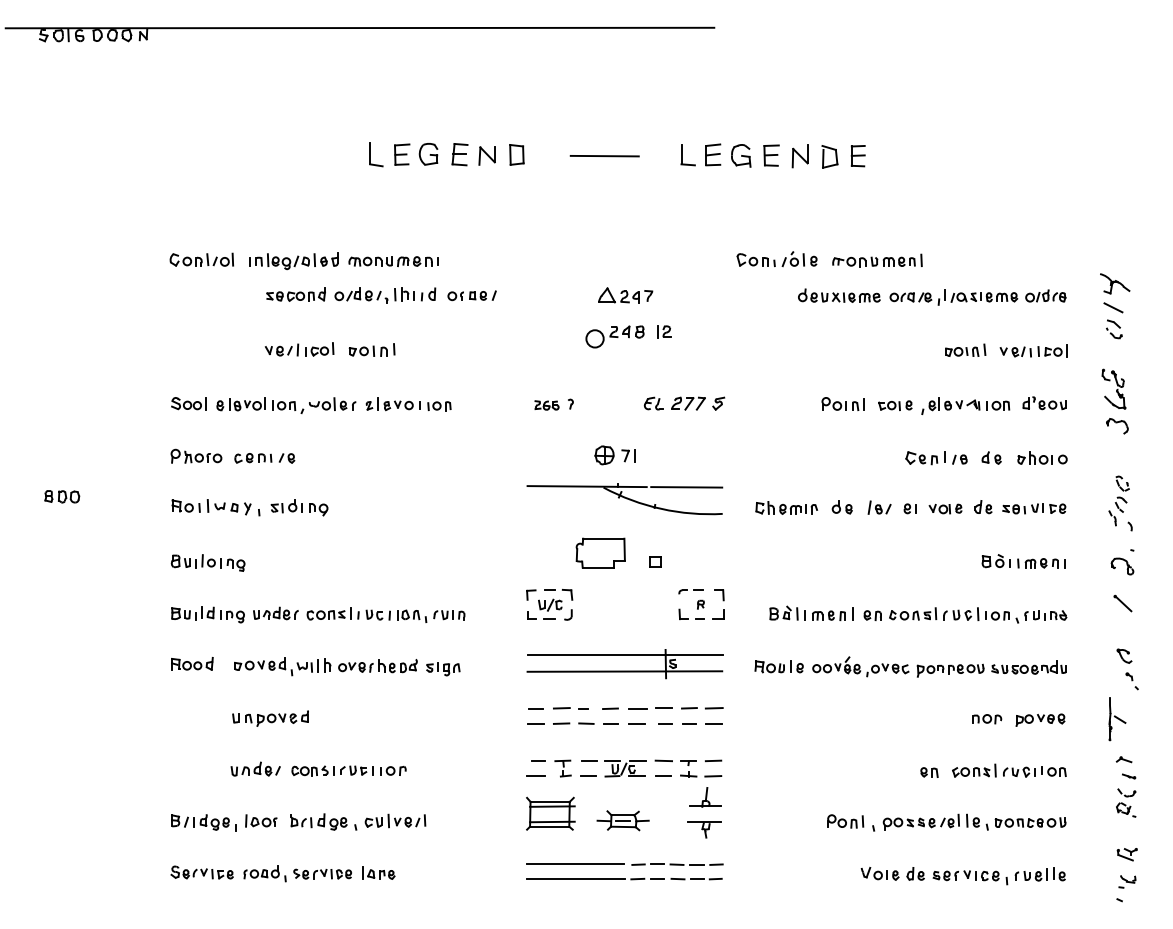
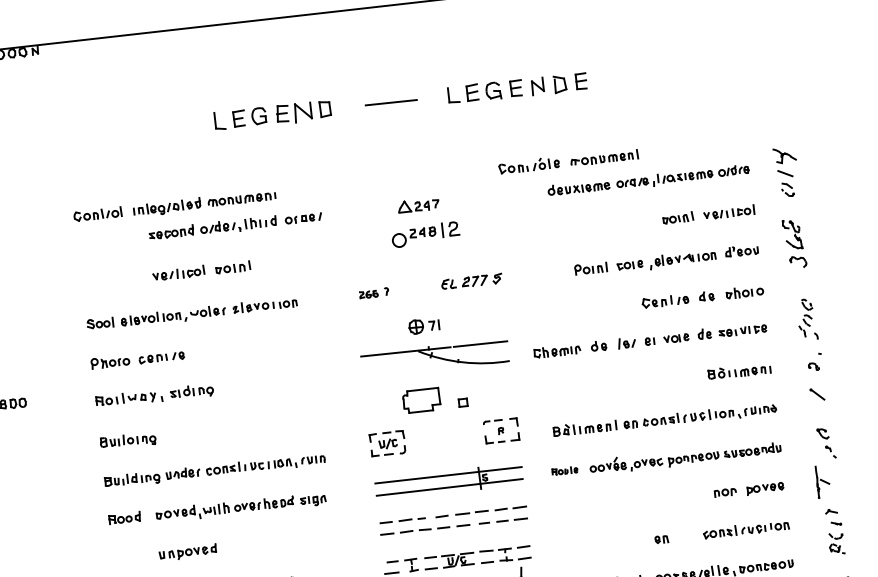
part: (486, 155) -> (302, 112), size x1.4
part: (664, 331) -> (450, 229), size x1.6
part: (1122, 566) -> (813, 366), size x0.6
part: (778, 666) -> (564, 470), size x0.7
part: (929, 772) -> (661, 539), moved

